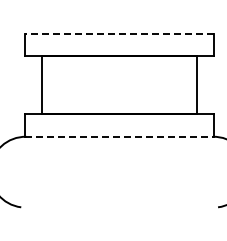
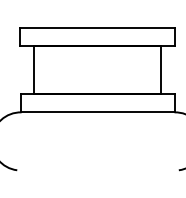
line: (119, 33) -> (97, 27), dashed -> solid
line: (120, 136) -> (98, 112), dashed -> solid

